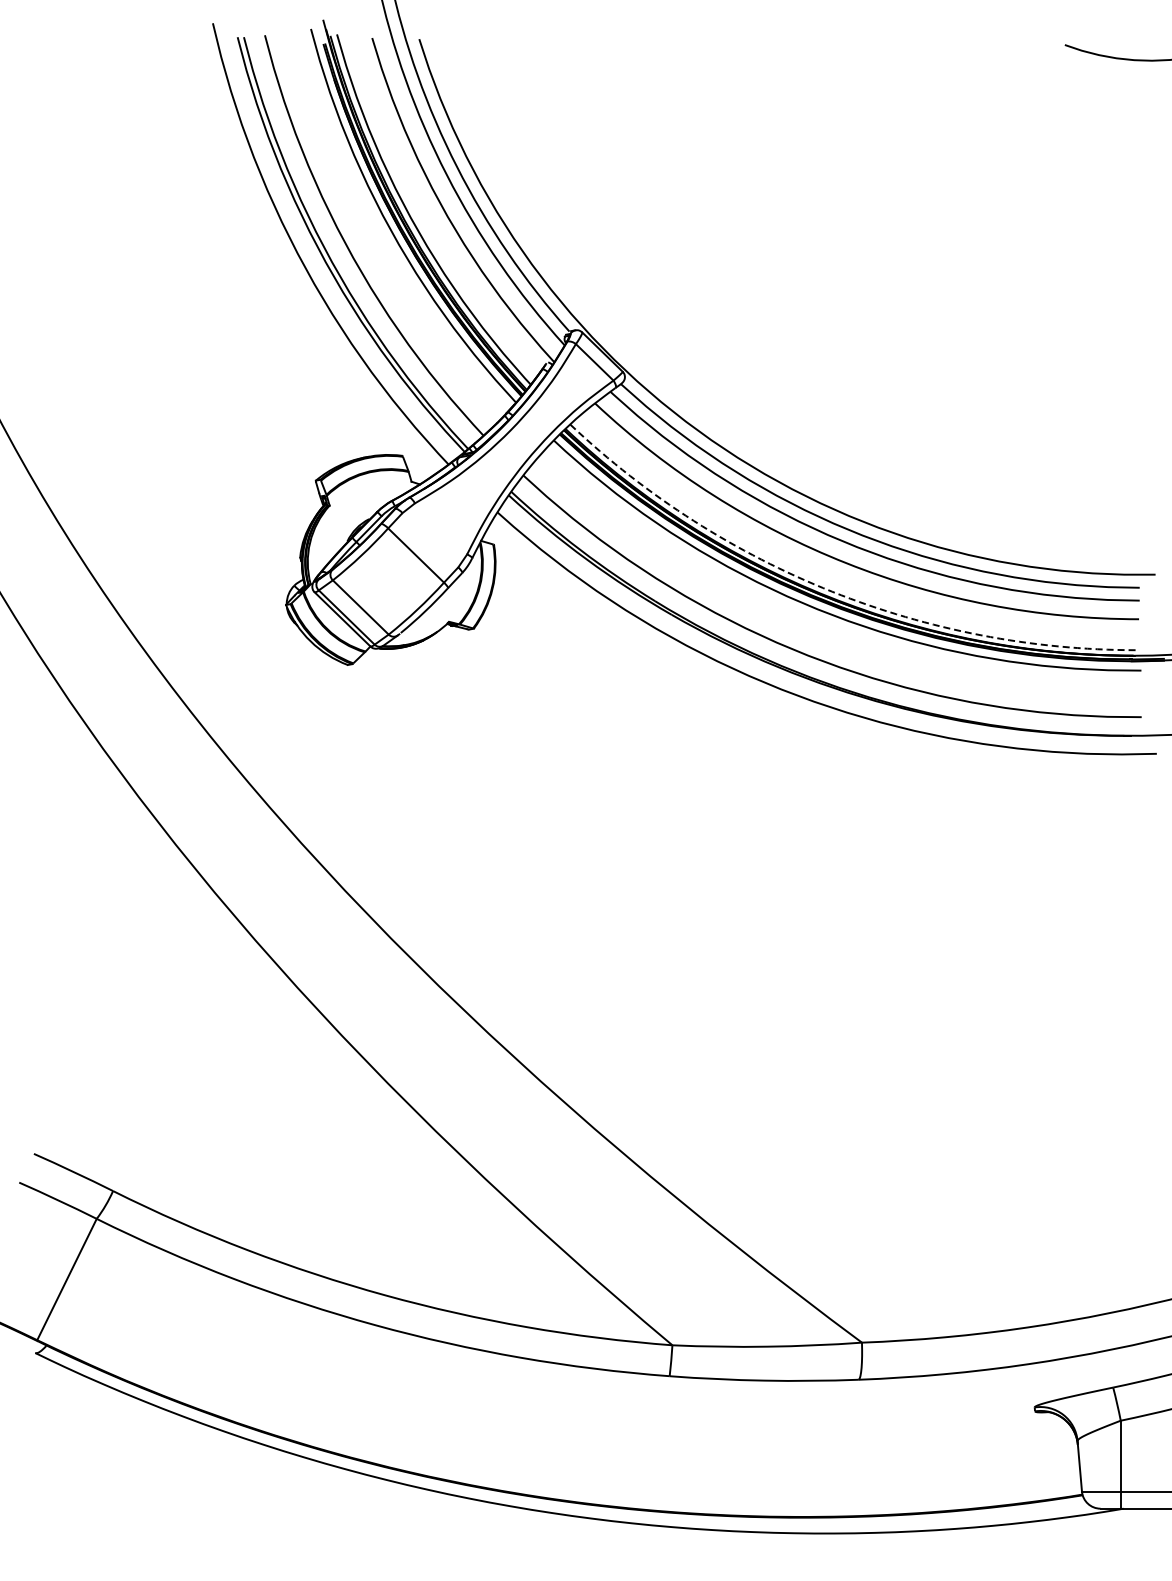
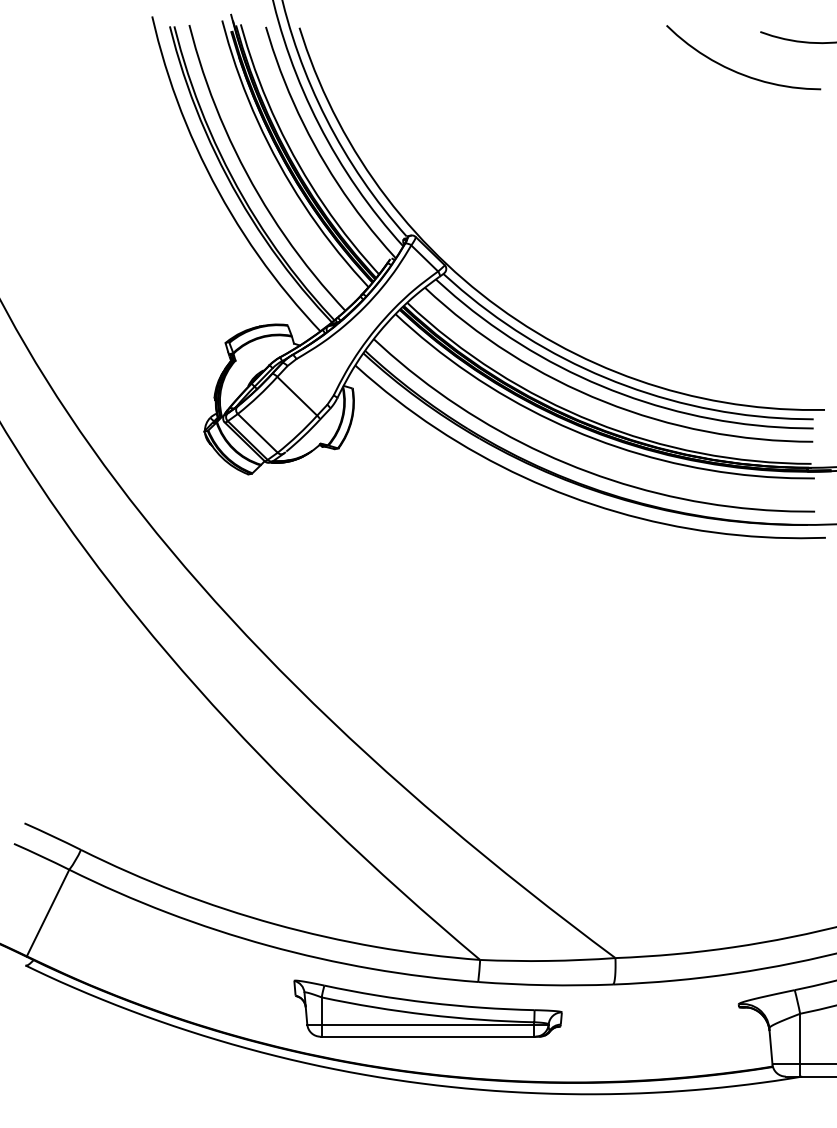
curve: (1032, 100) -> (737, 71), added
arc: (832, 591) -> (594, 421), dashed -> solid
part: (599, 1413) -> (428, 1008), added

